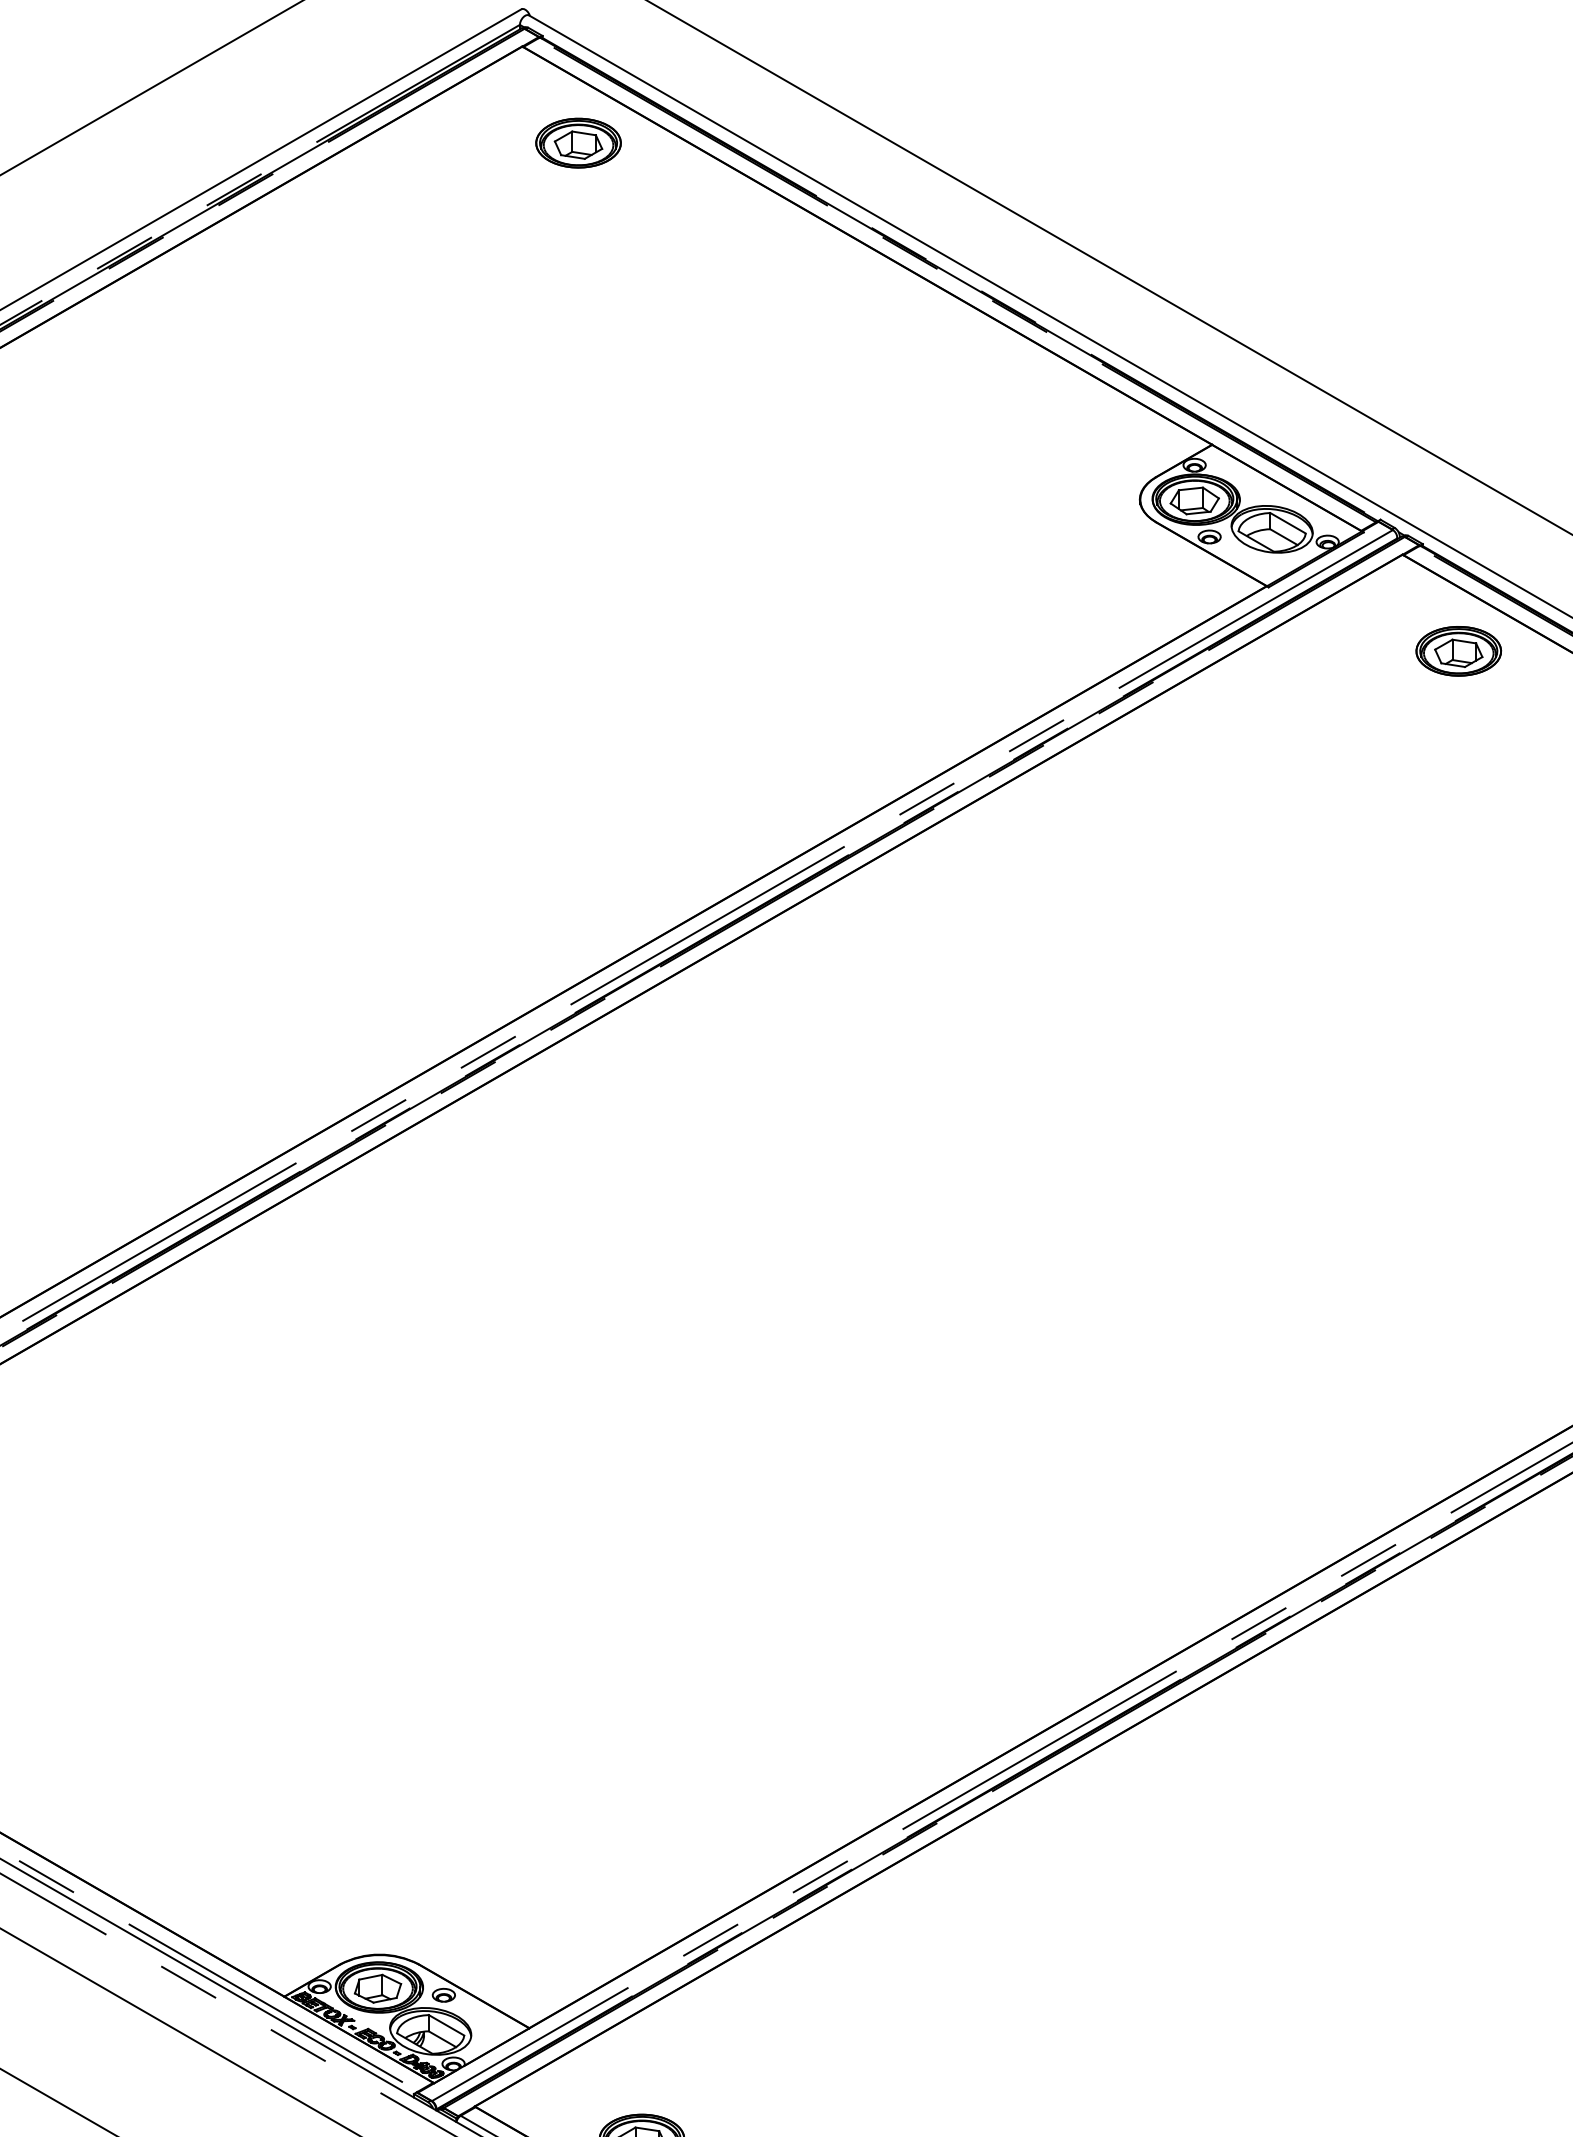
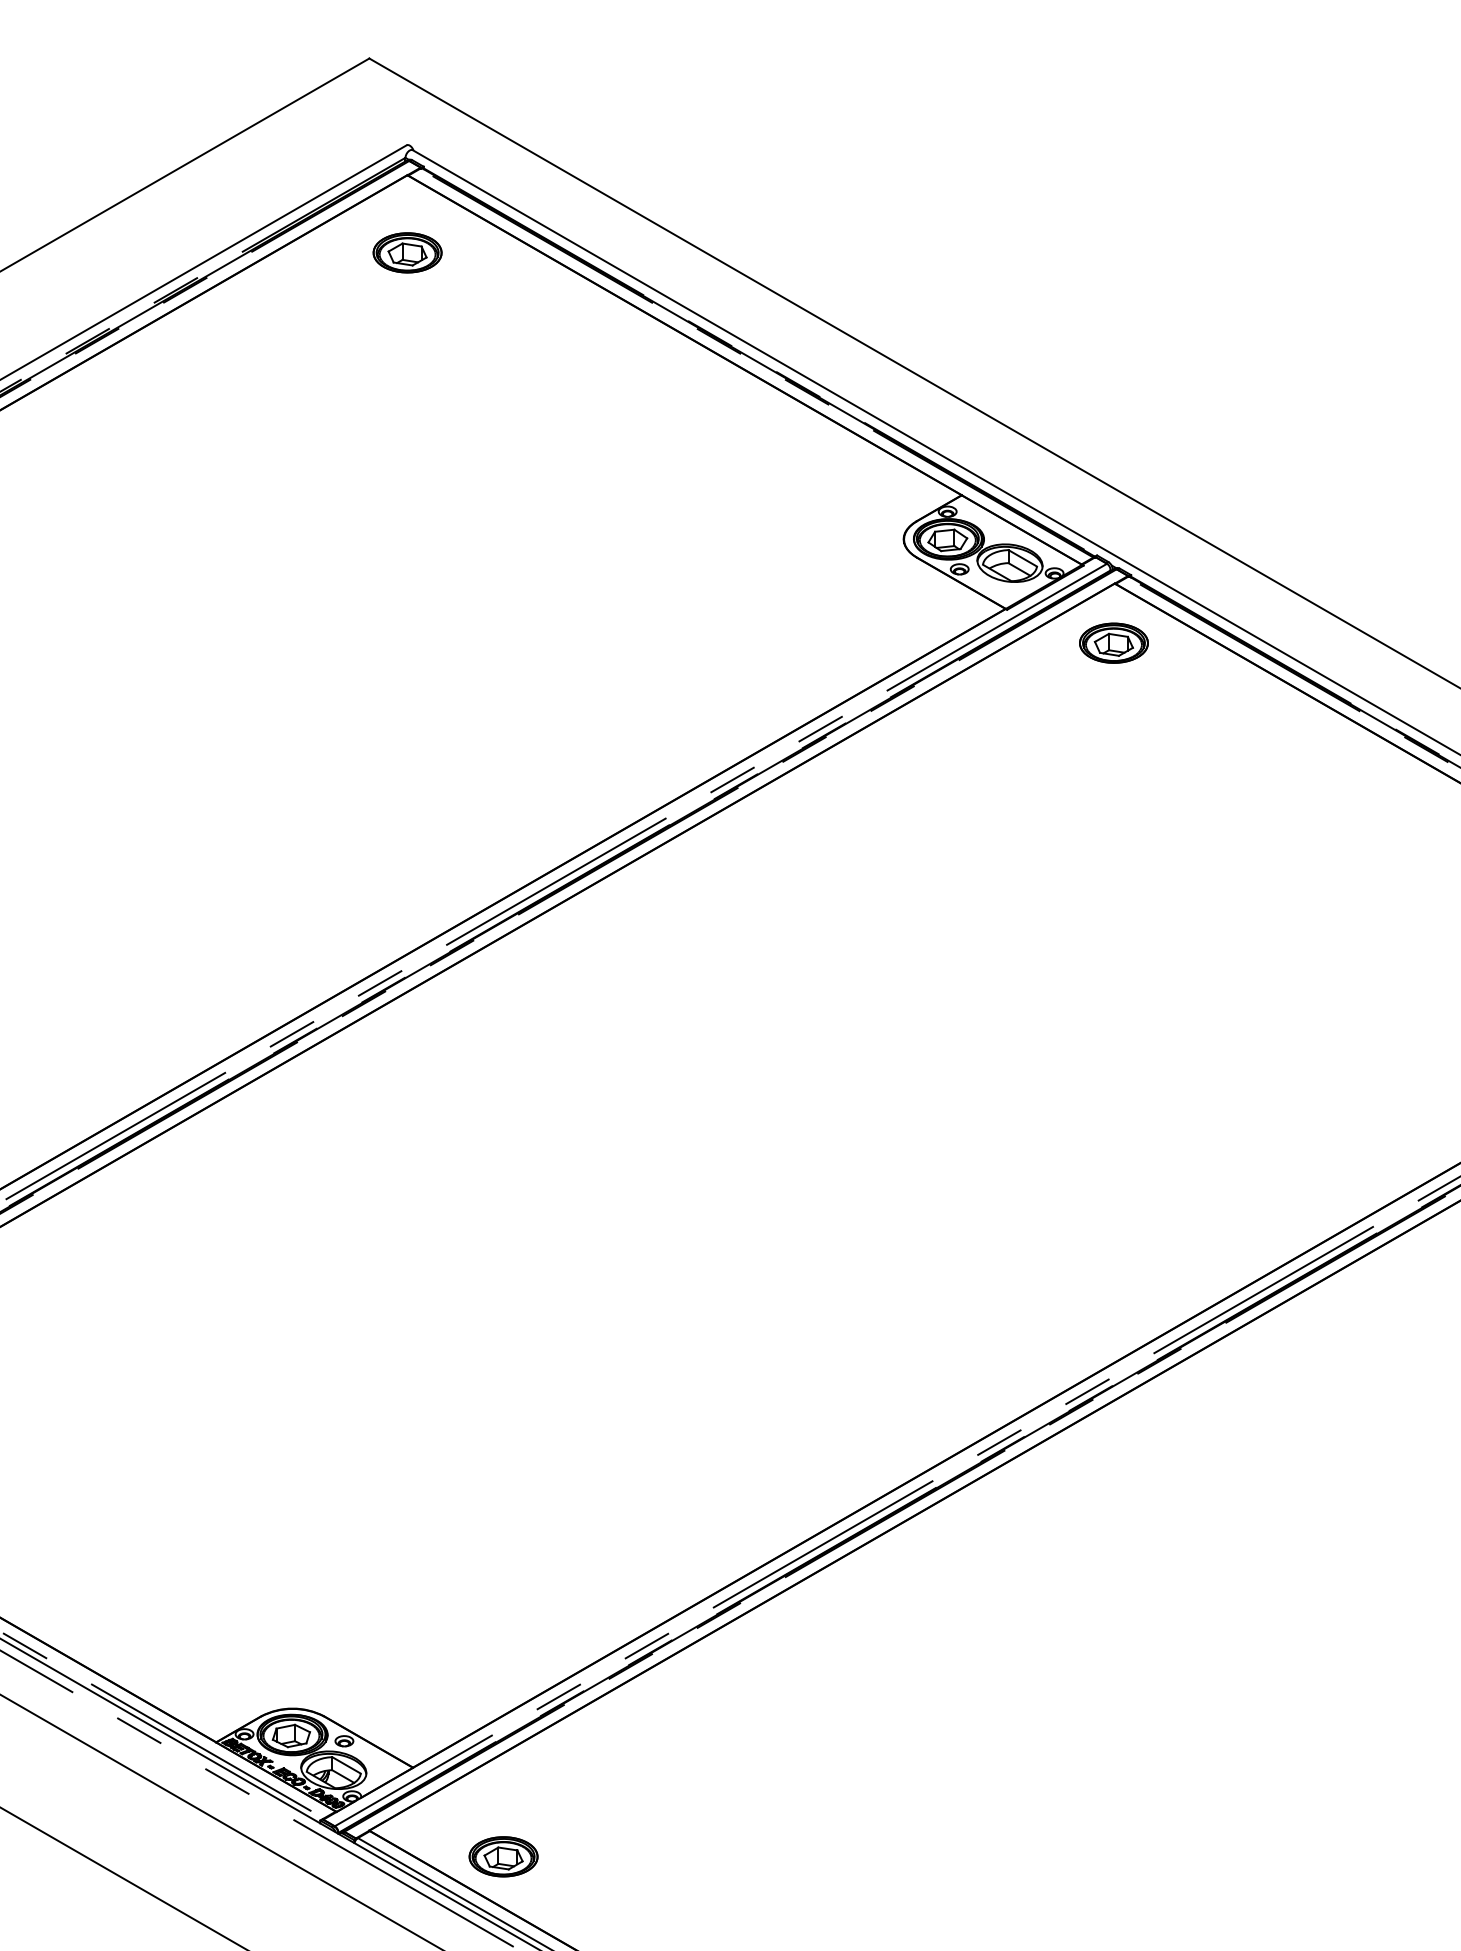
part: (578, 142) -> (407, 252), moved
part: (1458, 650) -> (1113, 642), moved

